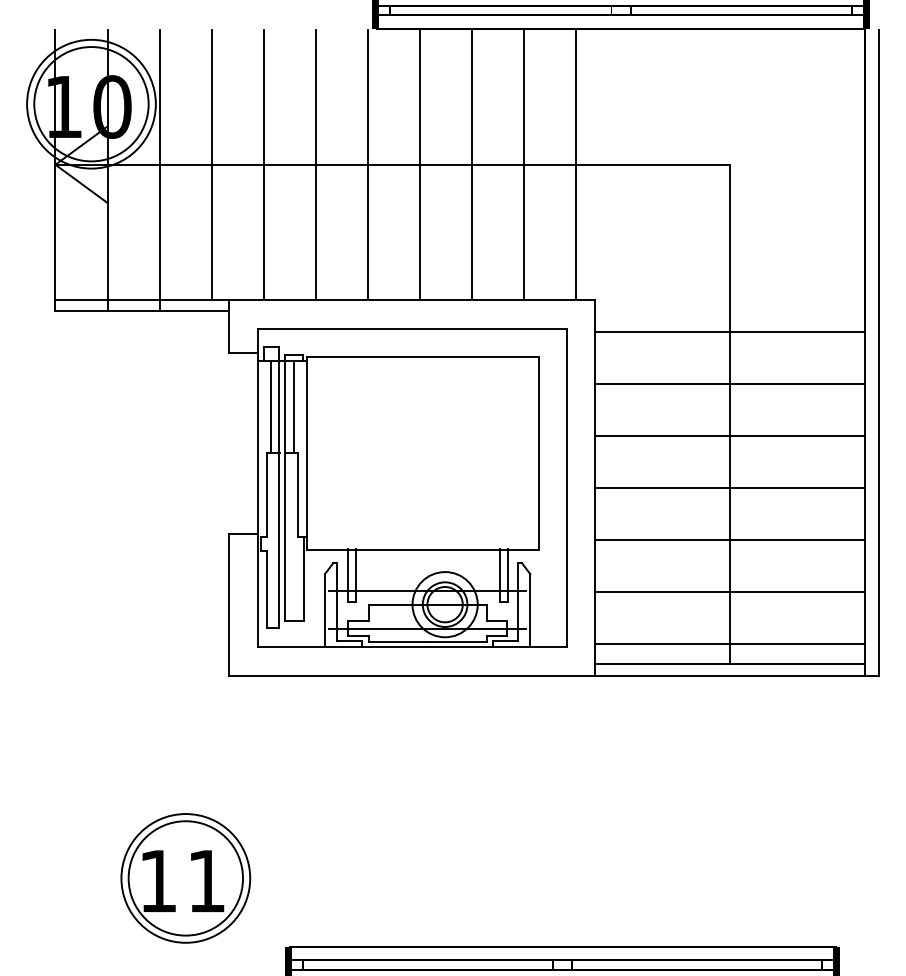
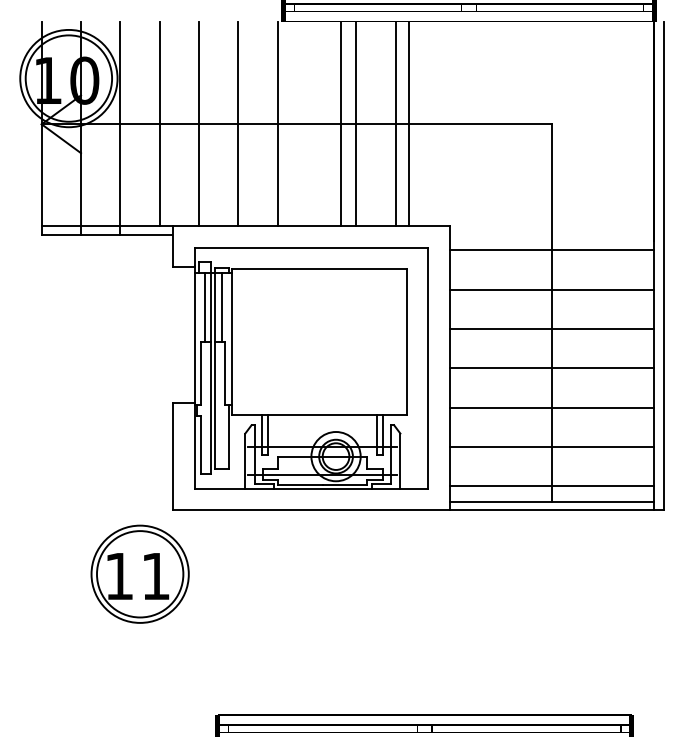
line: (419, 164) -> (340, 124), moved
line: (576, 164) -> (409, 124), moved
part: (185, 878) -> (139, 574), moved

